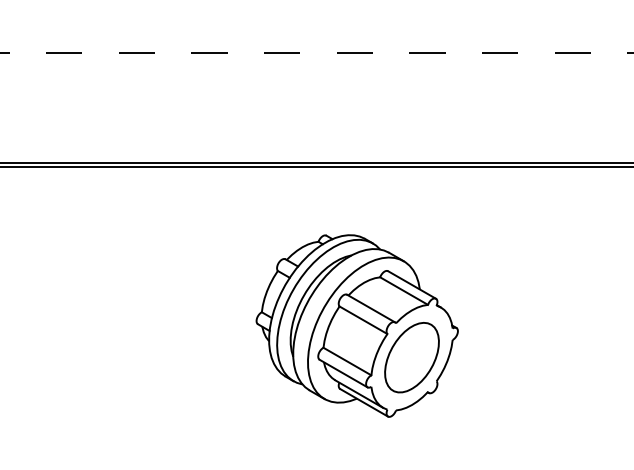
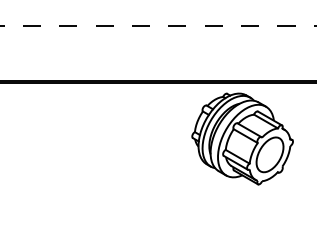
part: (356, 324) -> (242, 138), moved

